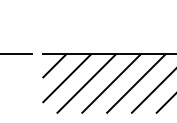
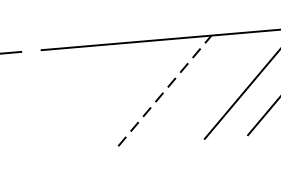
line: (54, 65) -> (62, 67), removed
line: (67, 78) -> (87, 88), removed
line: (86, 83) -> (121, 94), removed
line: (111, 83) -> (164, 90), solid -> dashed
line: (136, 83) -> (208, 87), removed

